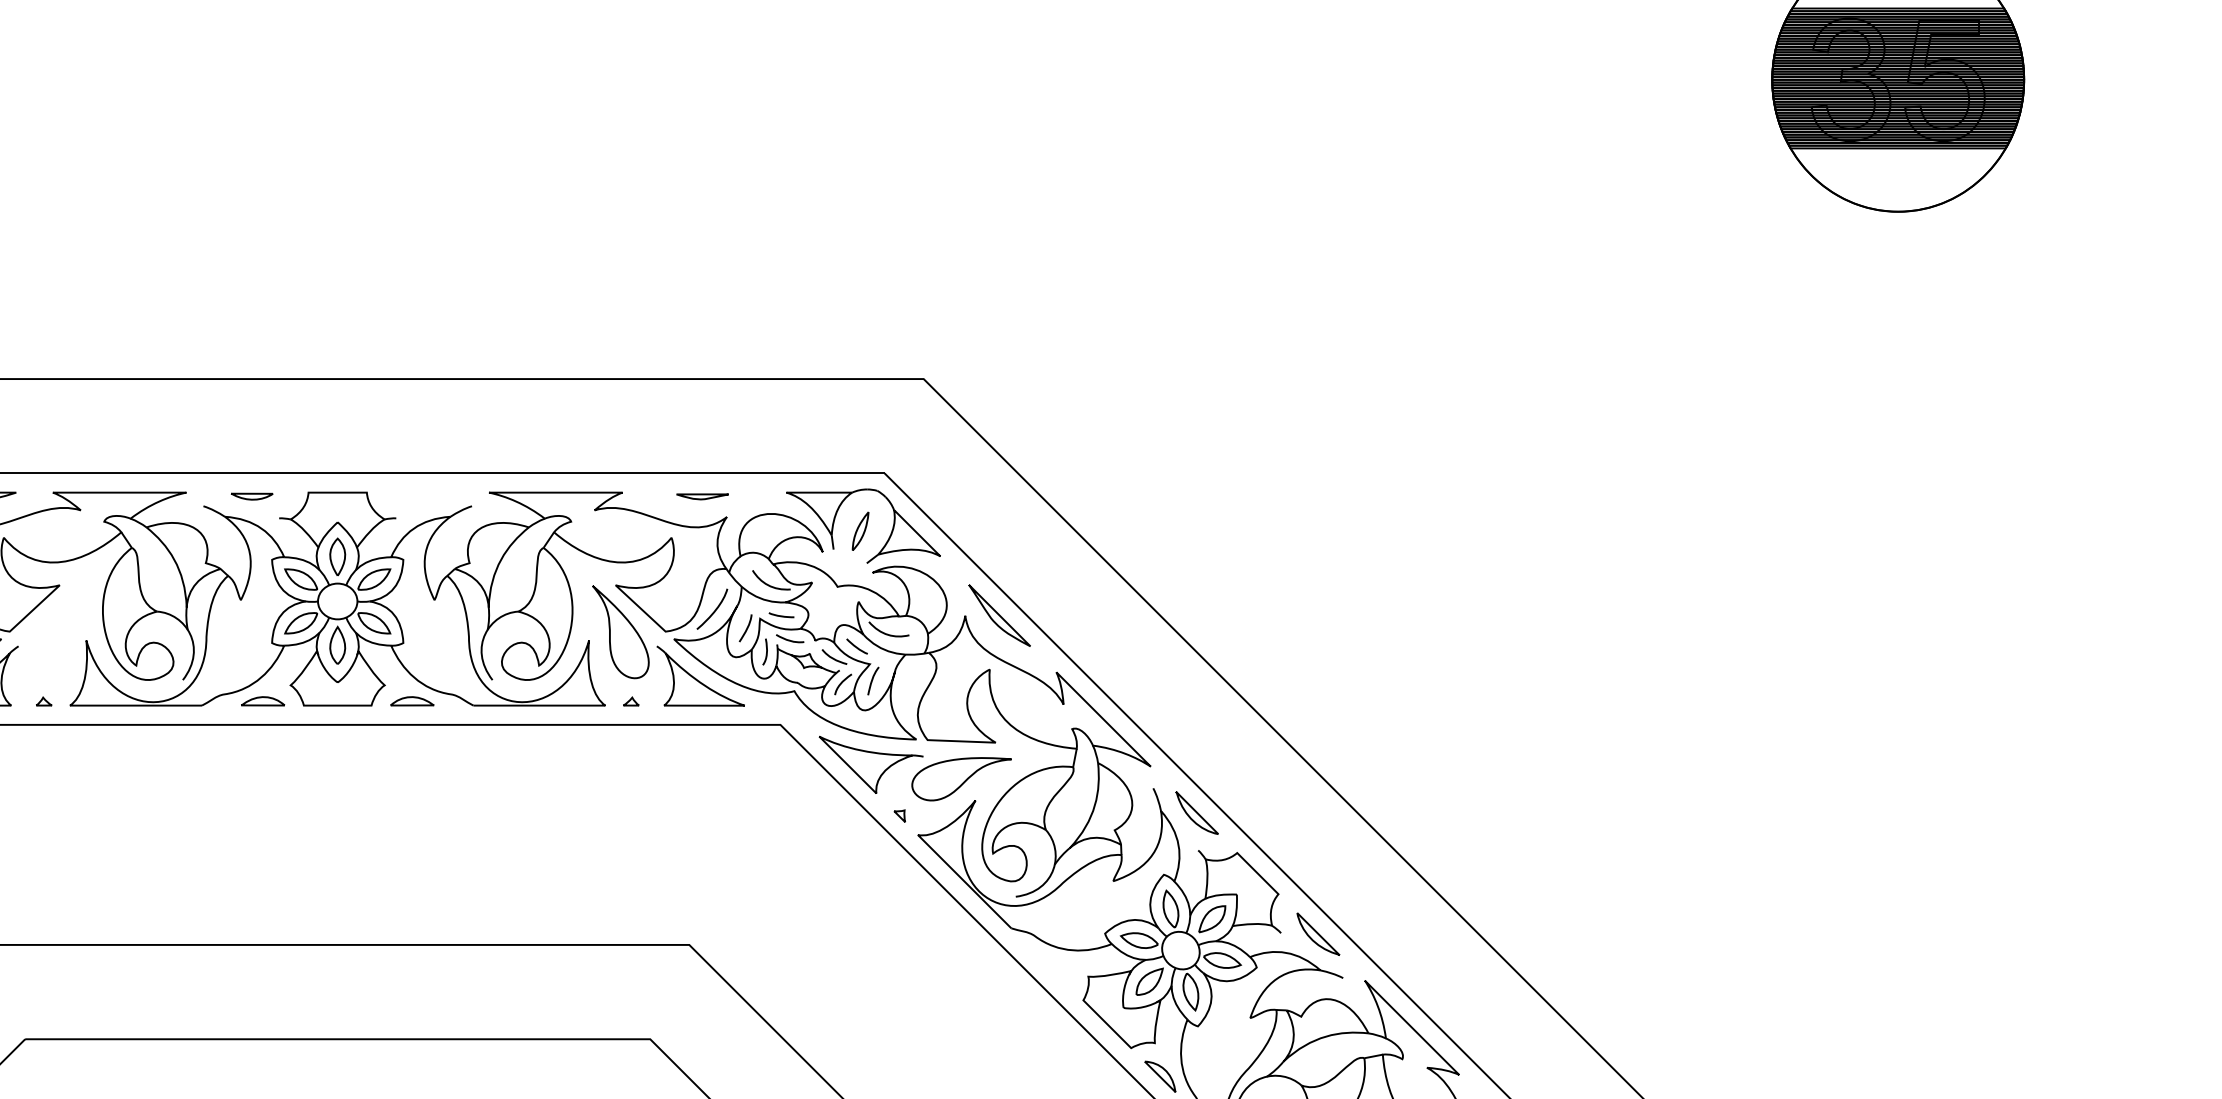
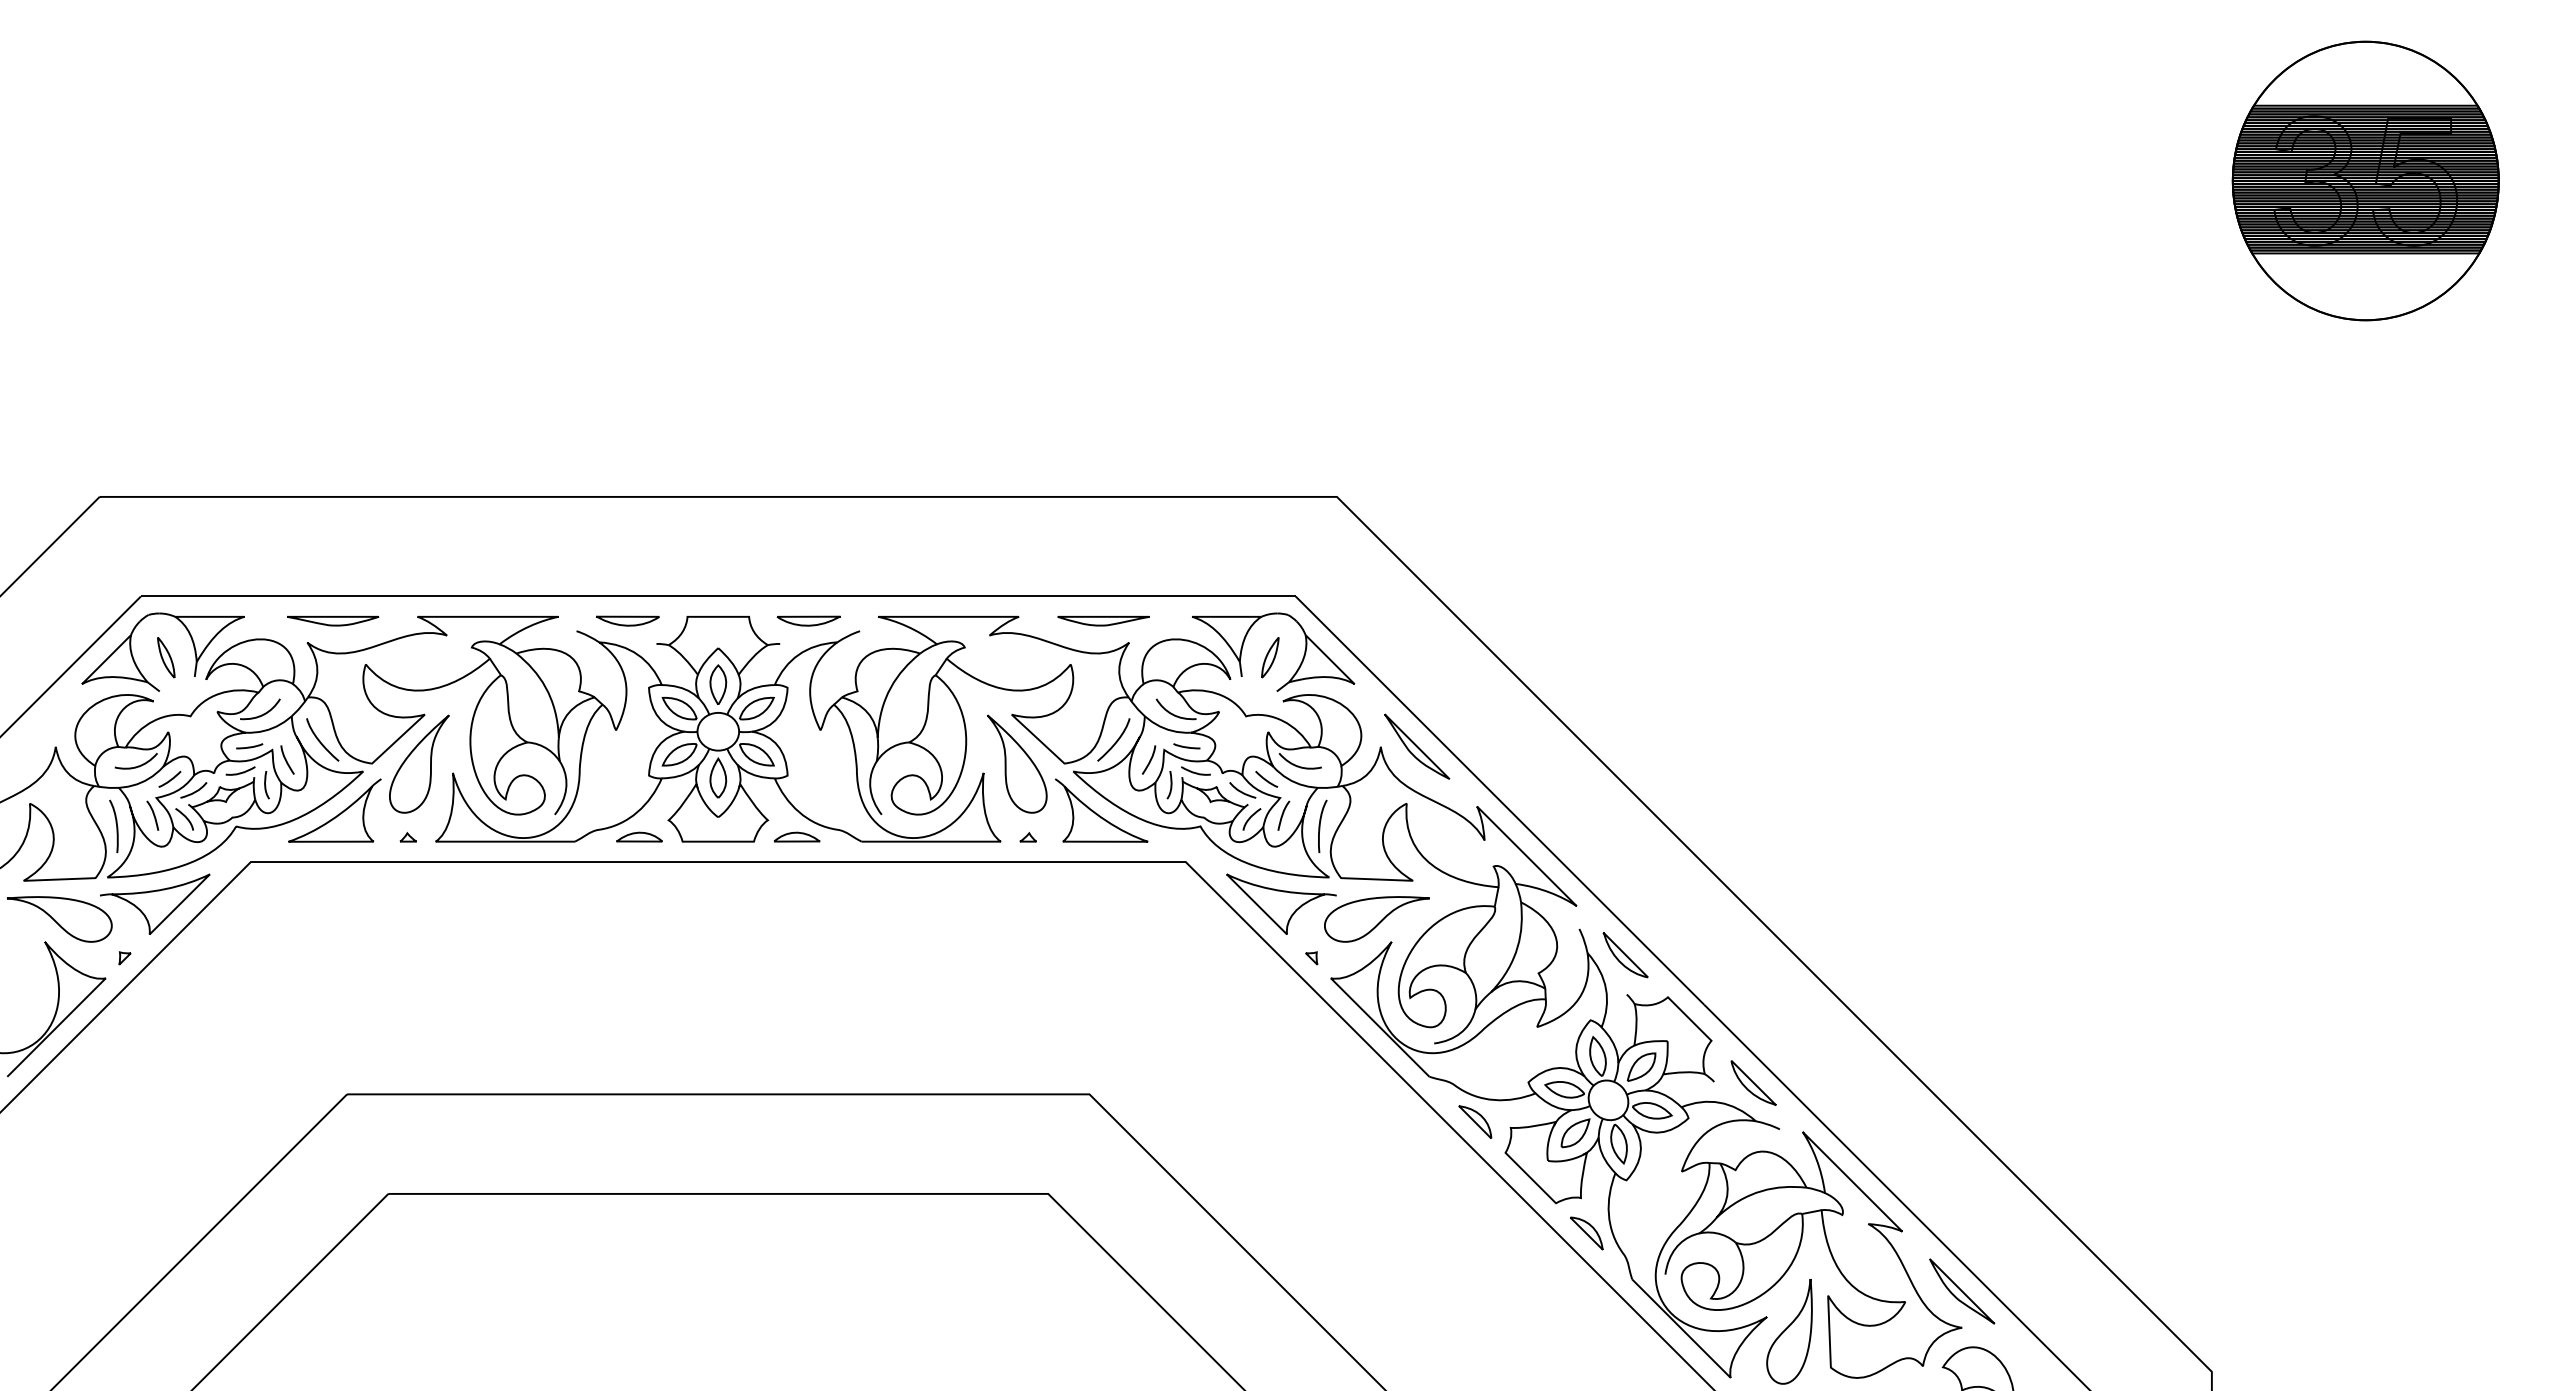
part: (251, 496) -> (627, 620), size x1.43
part: (423, 496) -> (808, 620), added
part: (702, 497) -> (1103, 621), size x1.67
part: (54, 631) -> (419, 763), added
curve: (908, 690) -> (1320, 825), added
part: (1054, 970) -> (1475, 1121), added

